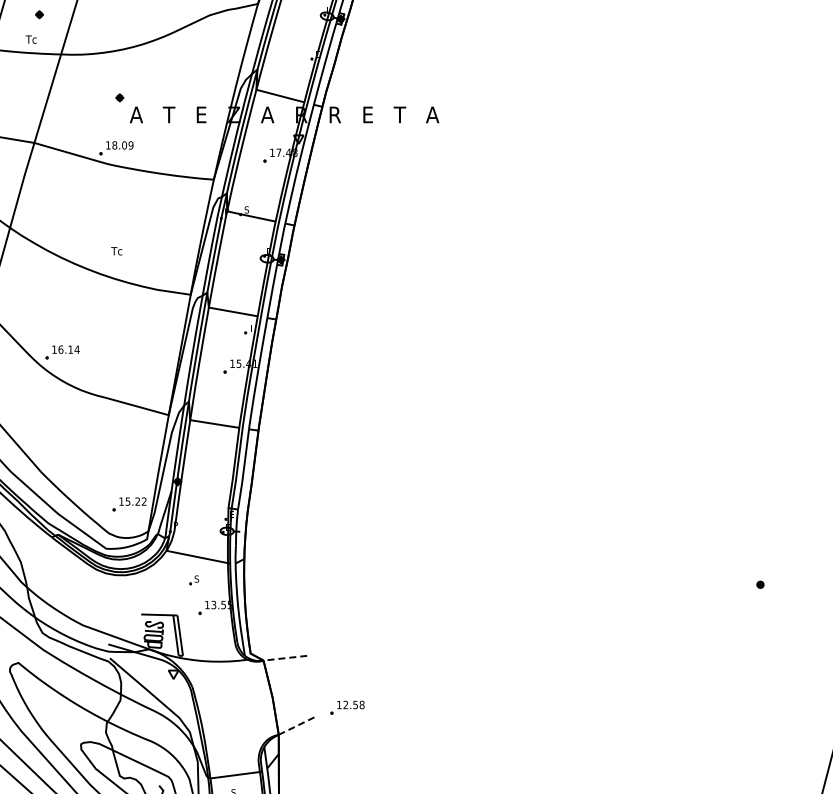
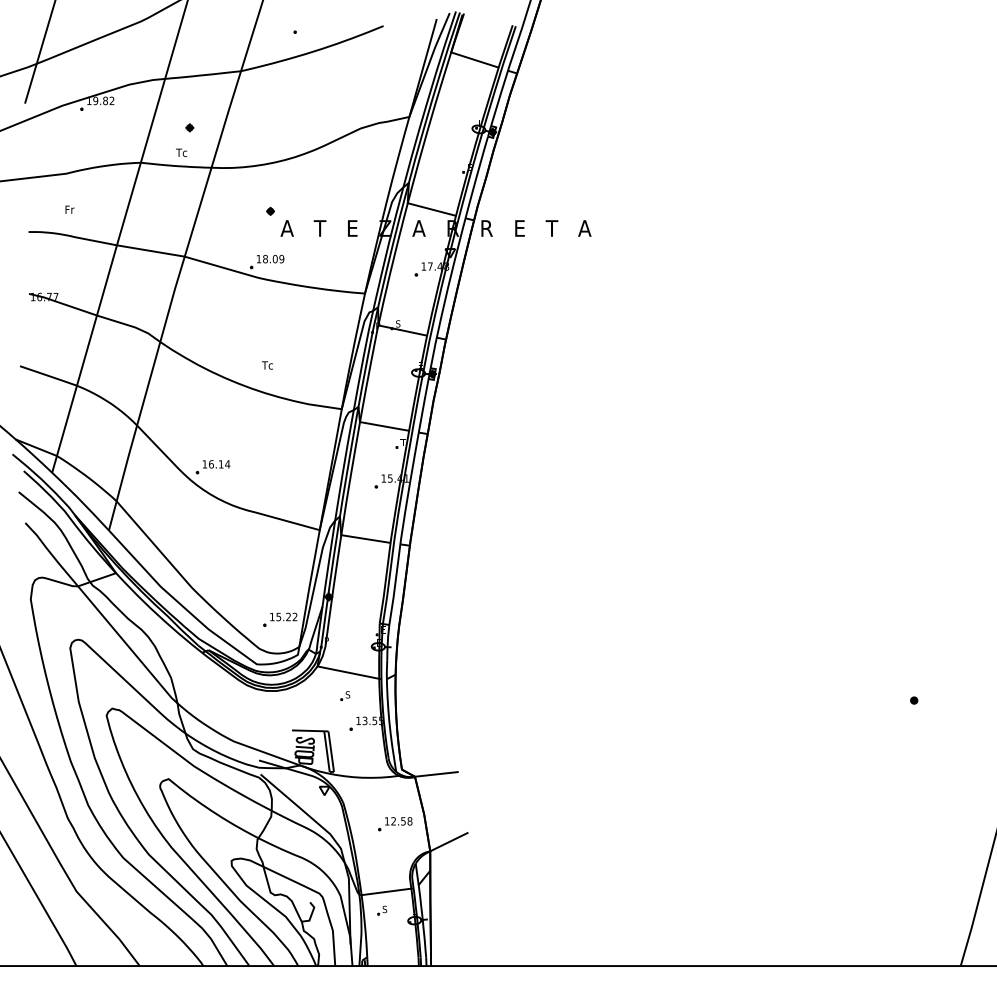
line: (284, 658) -> (436, 774), dashed -> solid
part: (347, 708) -> (395, 824), moved
line: (297, 725) -> (449, 841), dashed -> solid

